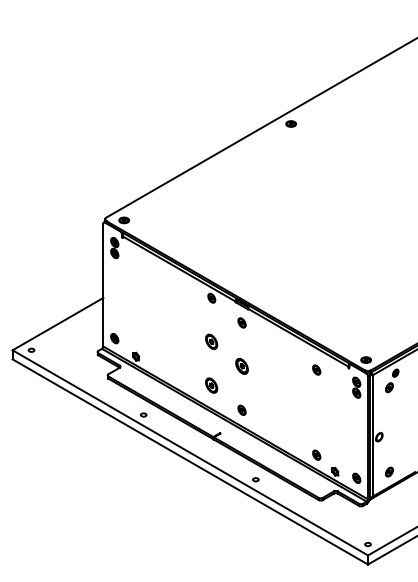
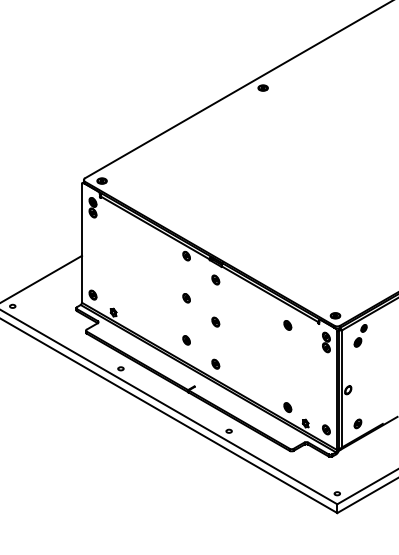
part: (211, 341) -> (186, 297), size x0.62
part: (241, 366) -> (215, 322), size x0.62
part: (211, 385) -> (186, 340), size x0.62

